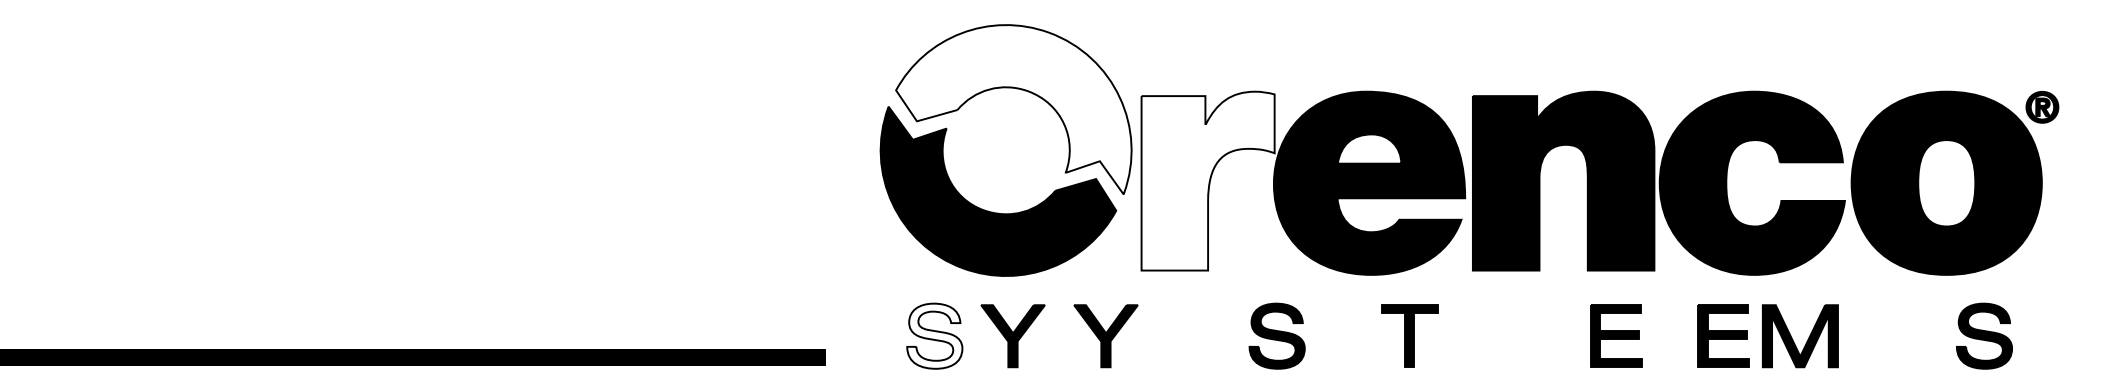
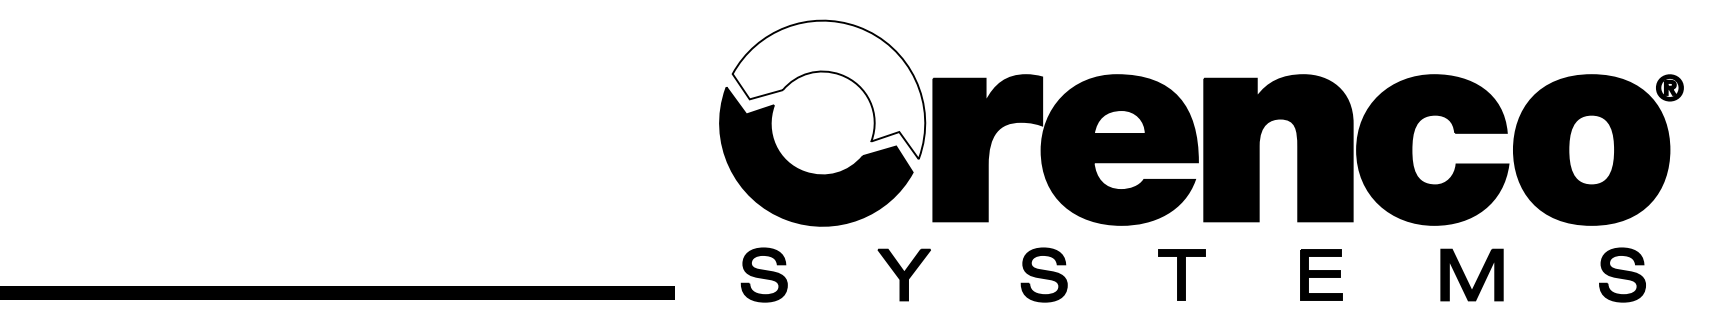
fill: (1207, 181) -> (987, 148), added
fill: (933, 335) -> (763, 274), added
part: (1012, 335) -> (827, 274), removed
part: (1409, 335) -> (1181, 274), moved
part: (1723, 335) -> (1409, 274), removed

